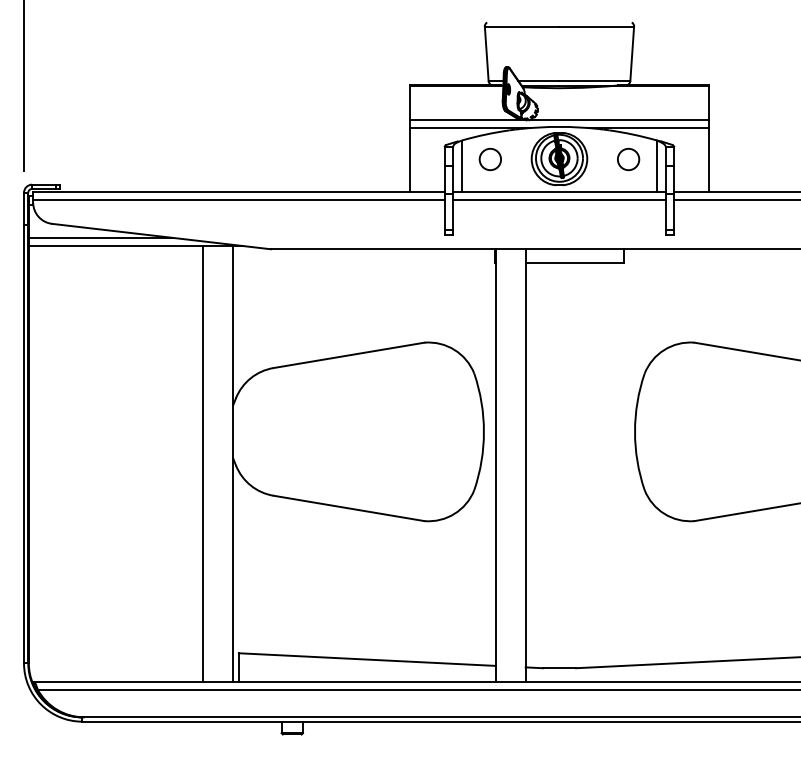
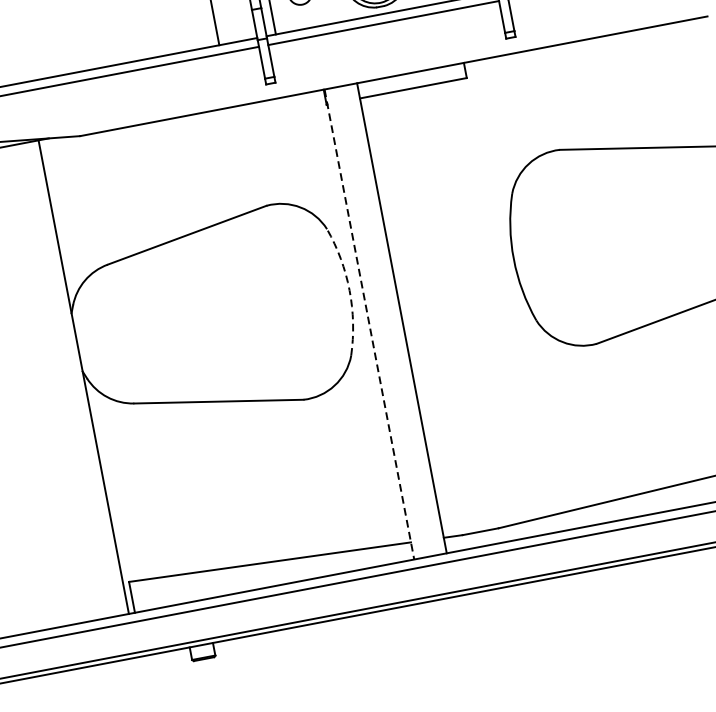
arc: (483, 431) -> (349, 290), solid -> dashed
line: (203, 463) -> (51, 382), removed
line: (495, 465) -> (369, 324), solid -> dashed

